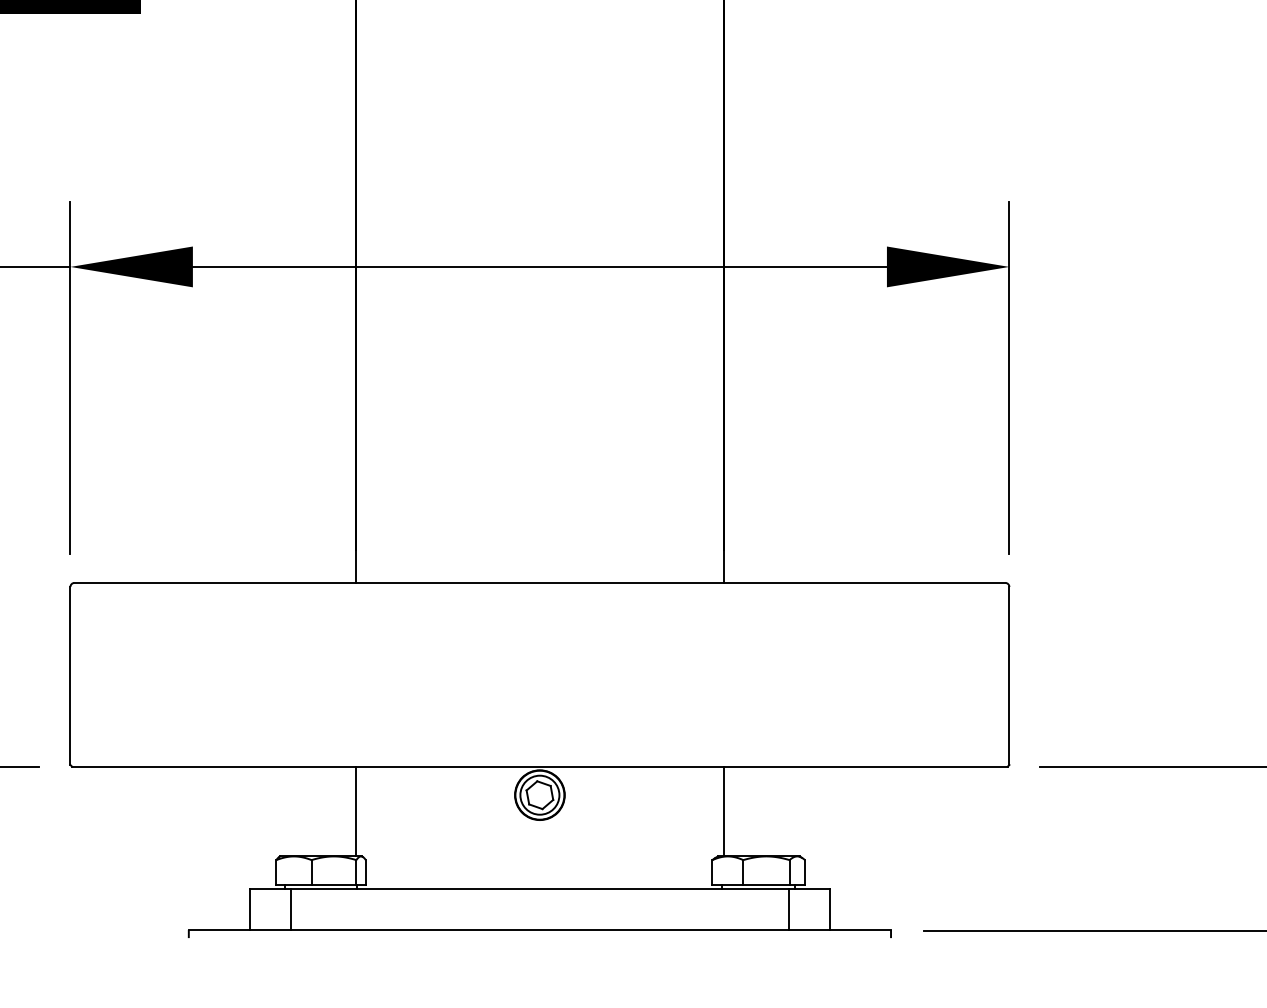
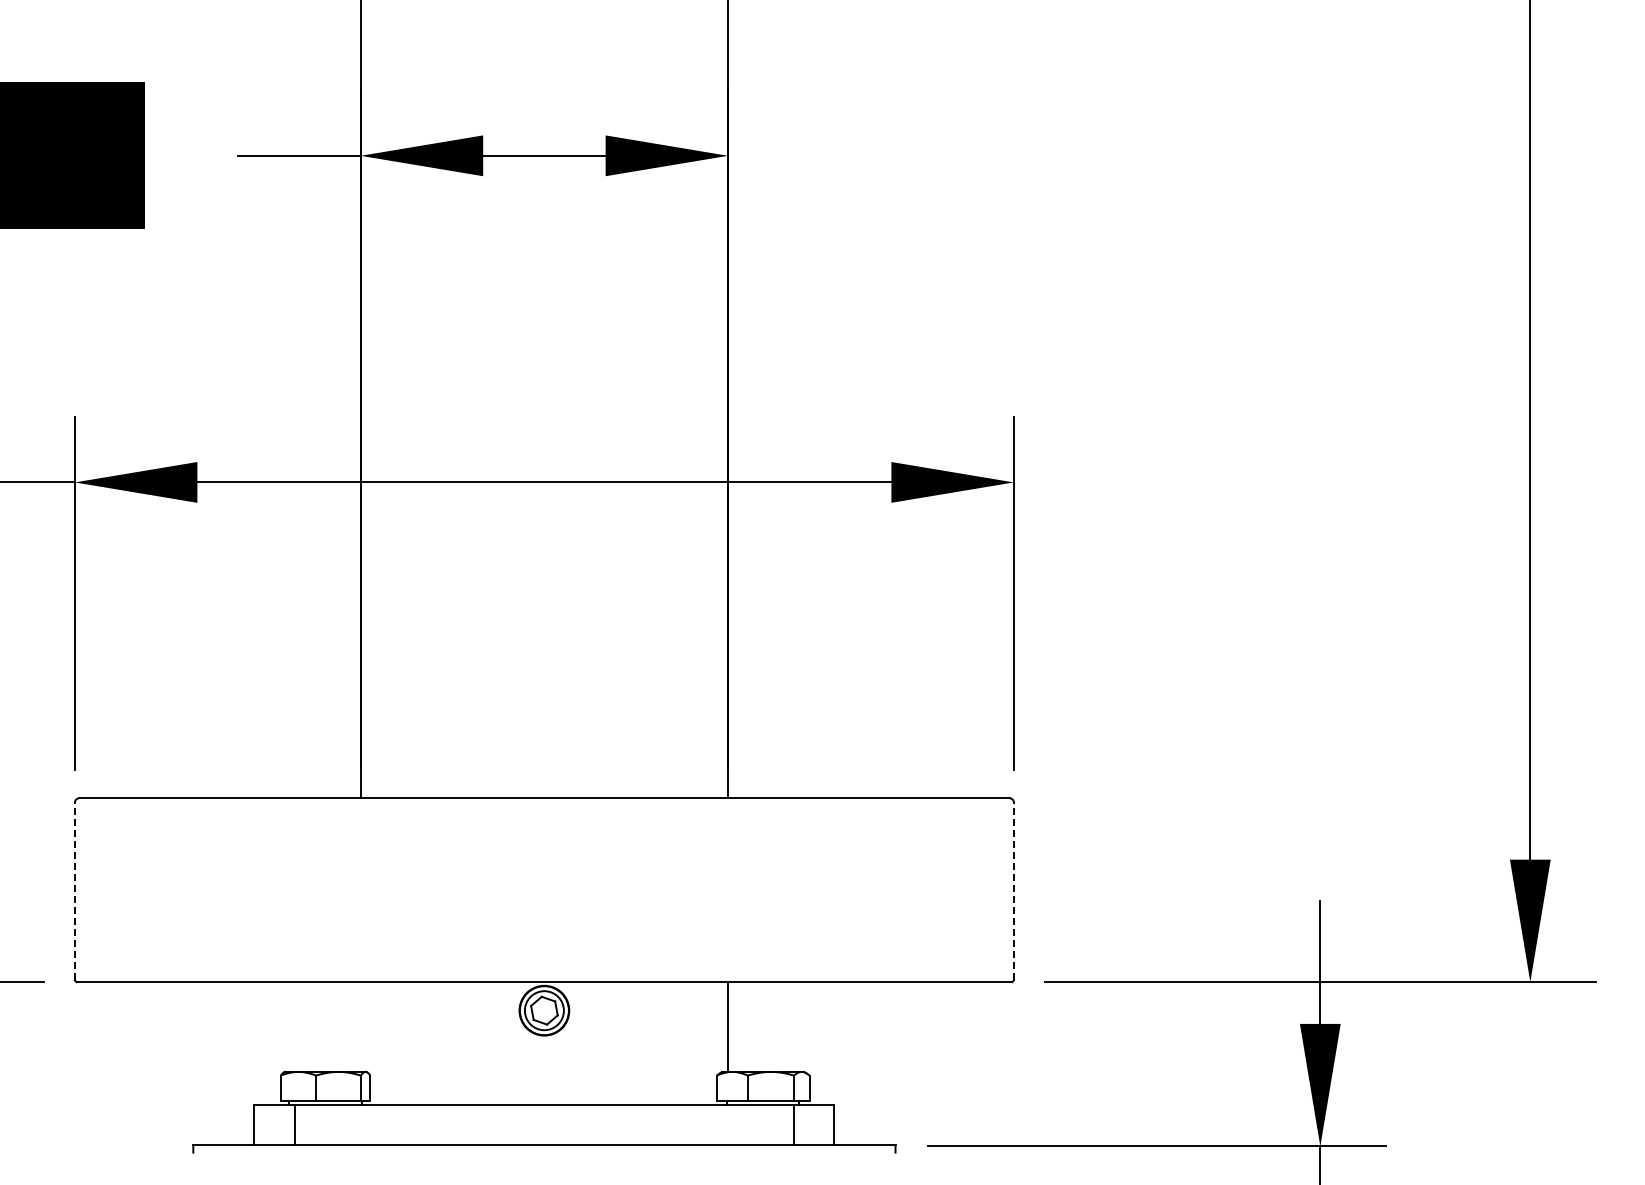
line: (70, 676) -> (74, 891), solid -> dashed
line: (1009, 676) -> (1013, 891), solid -> dashed
line: (356, 811) -> (360, 1026), removed

